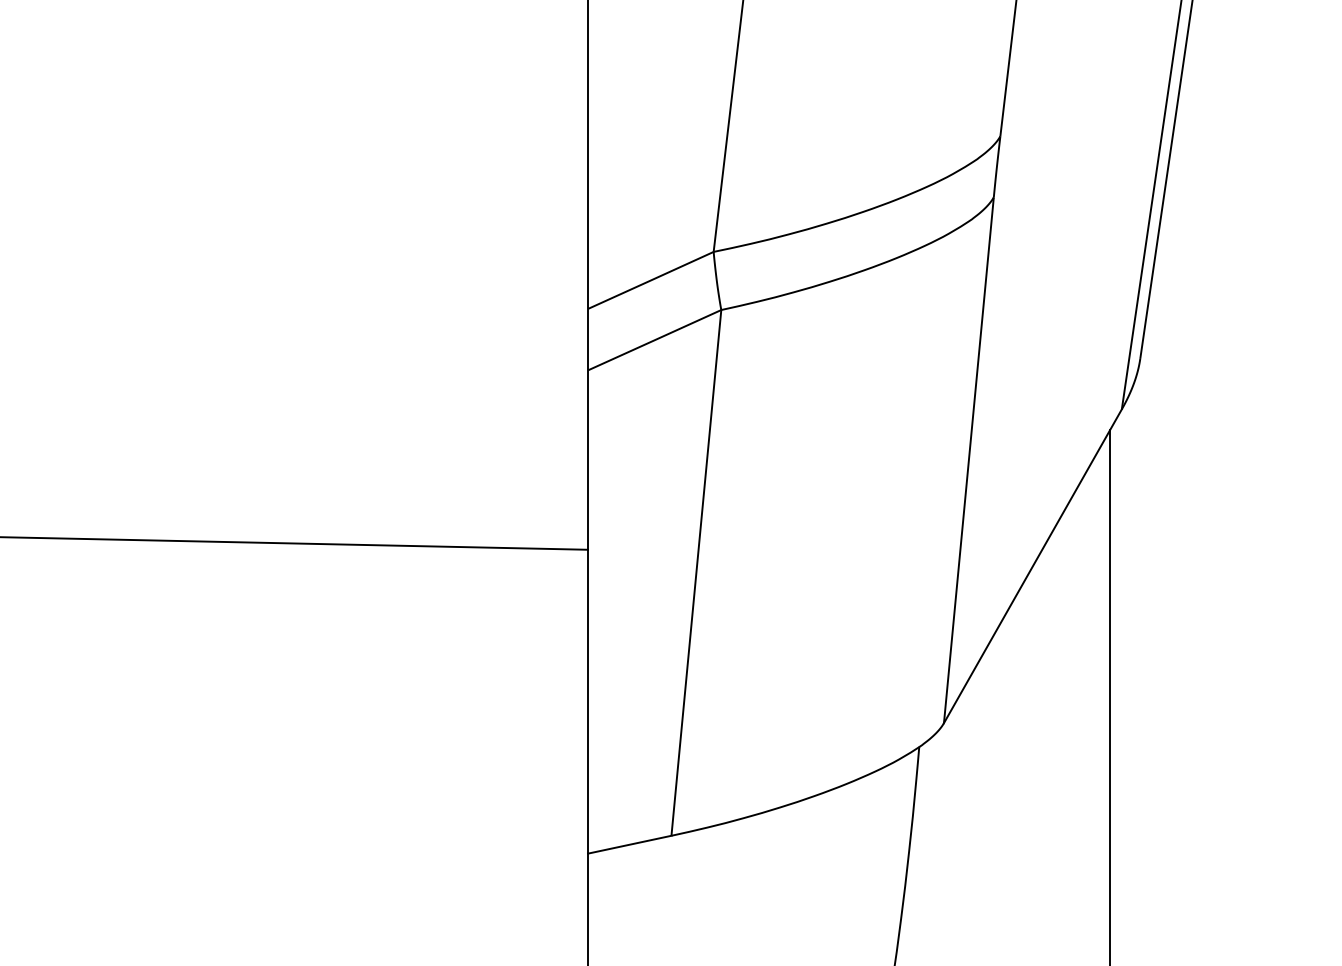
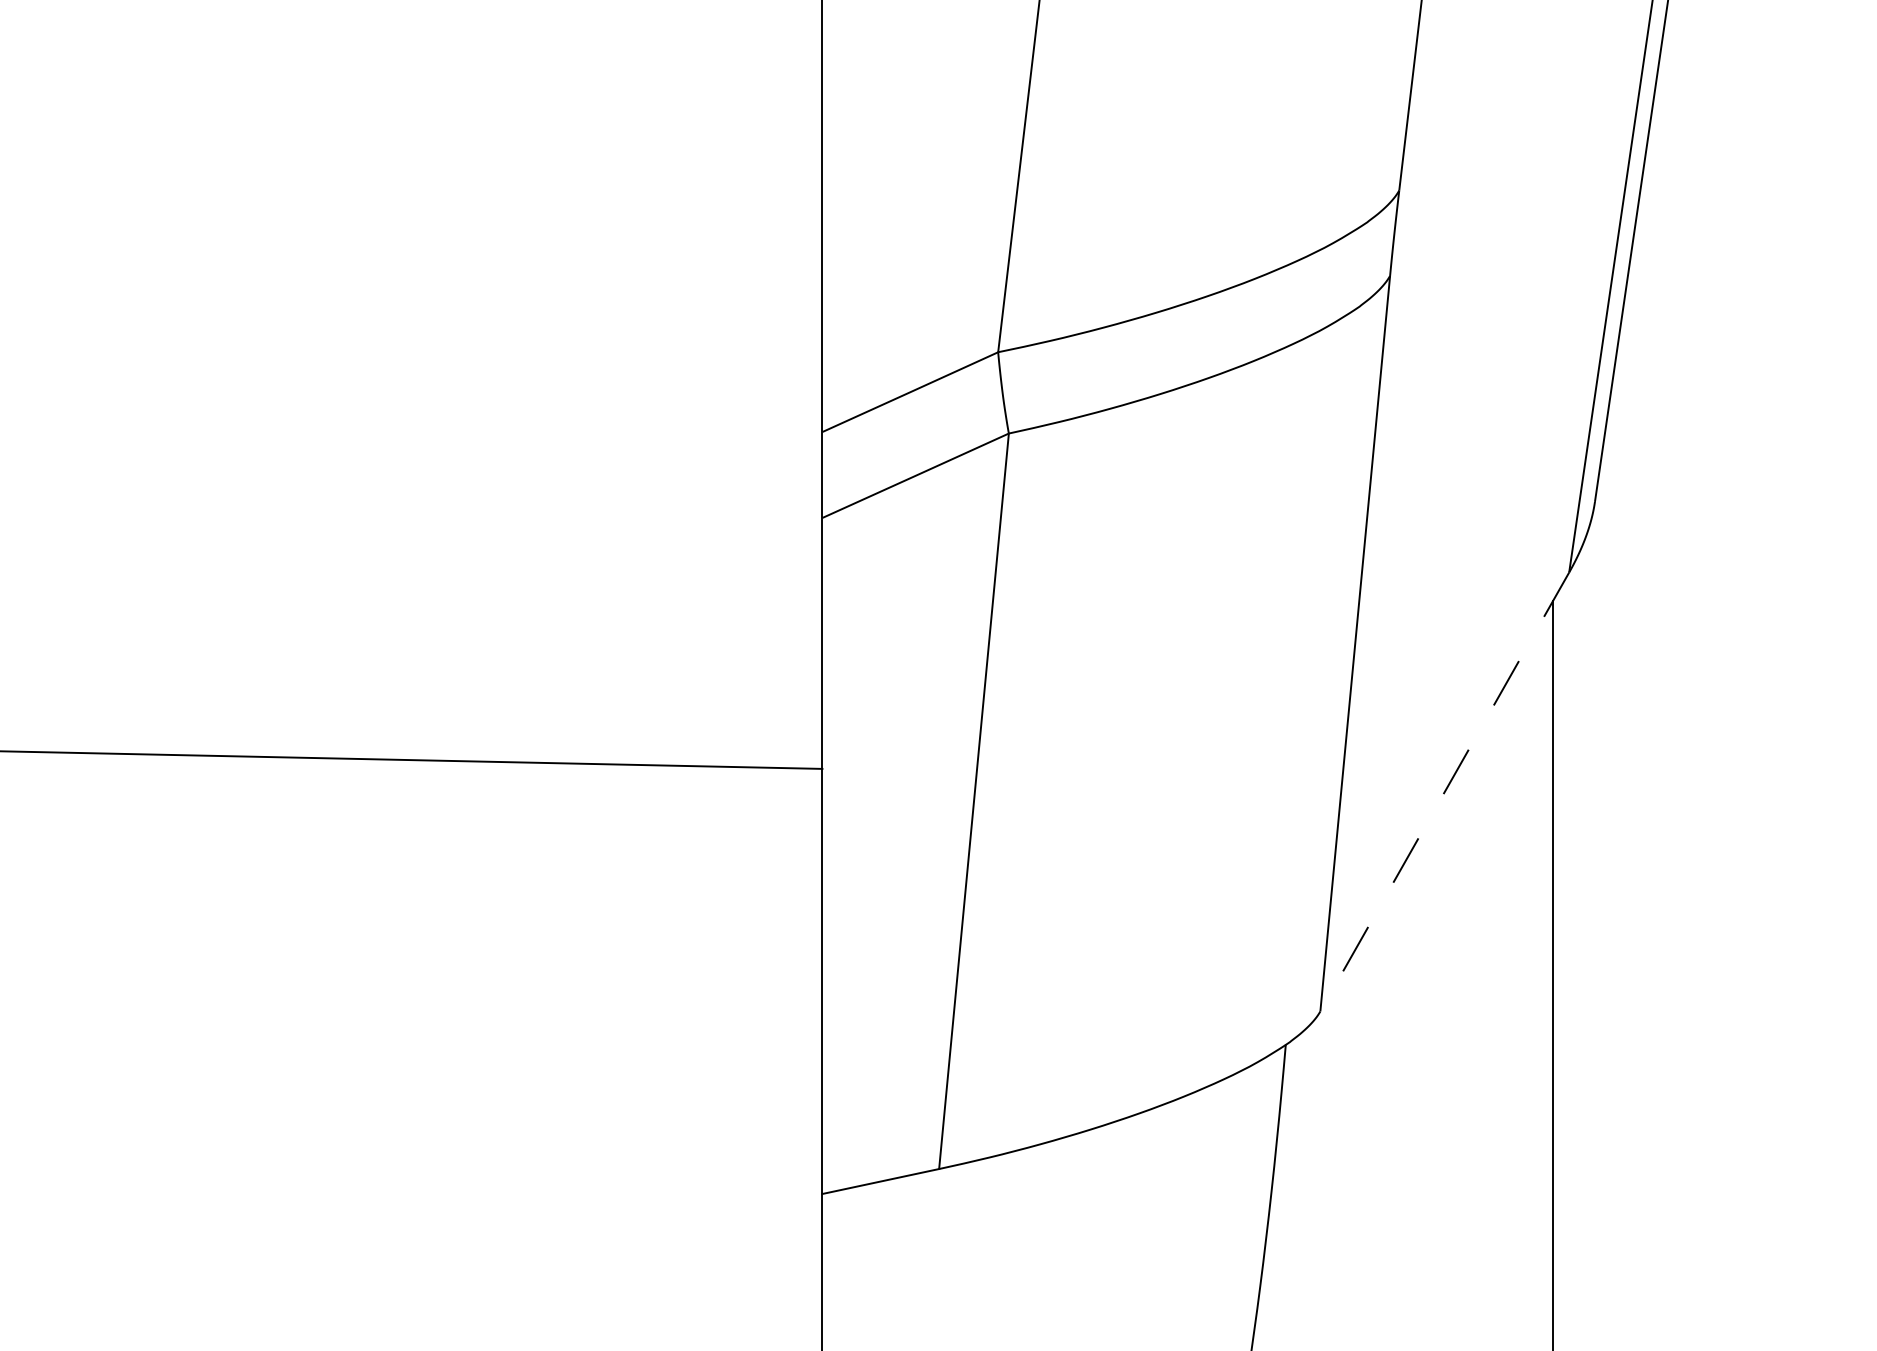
line: (1032, 566) -> (1444, 792), solid -> dashed

